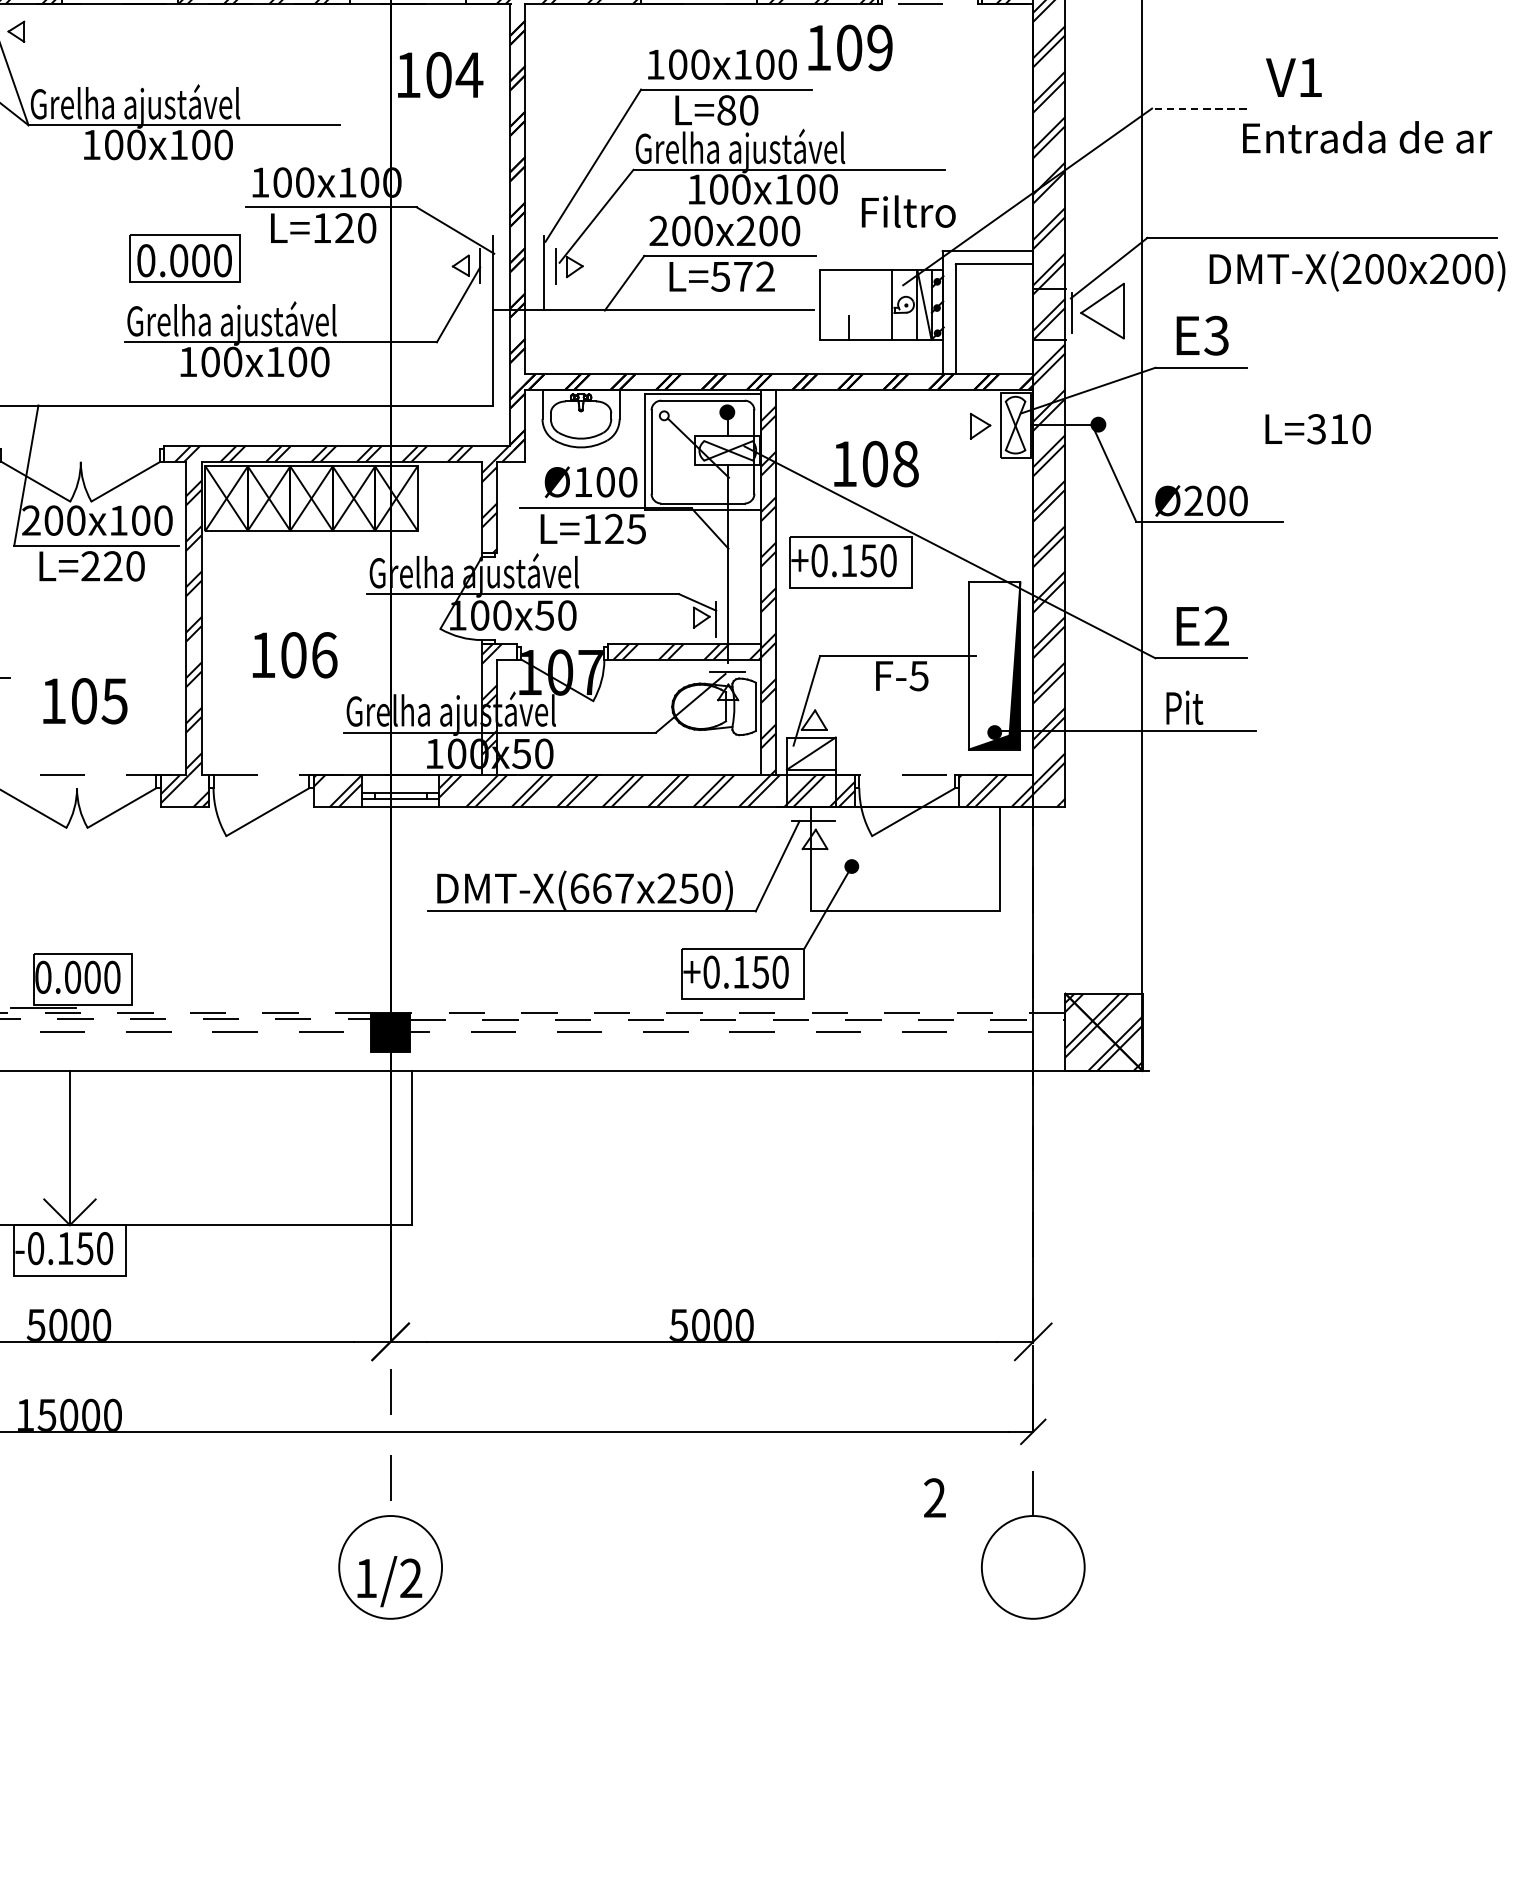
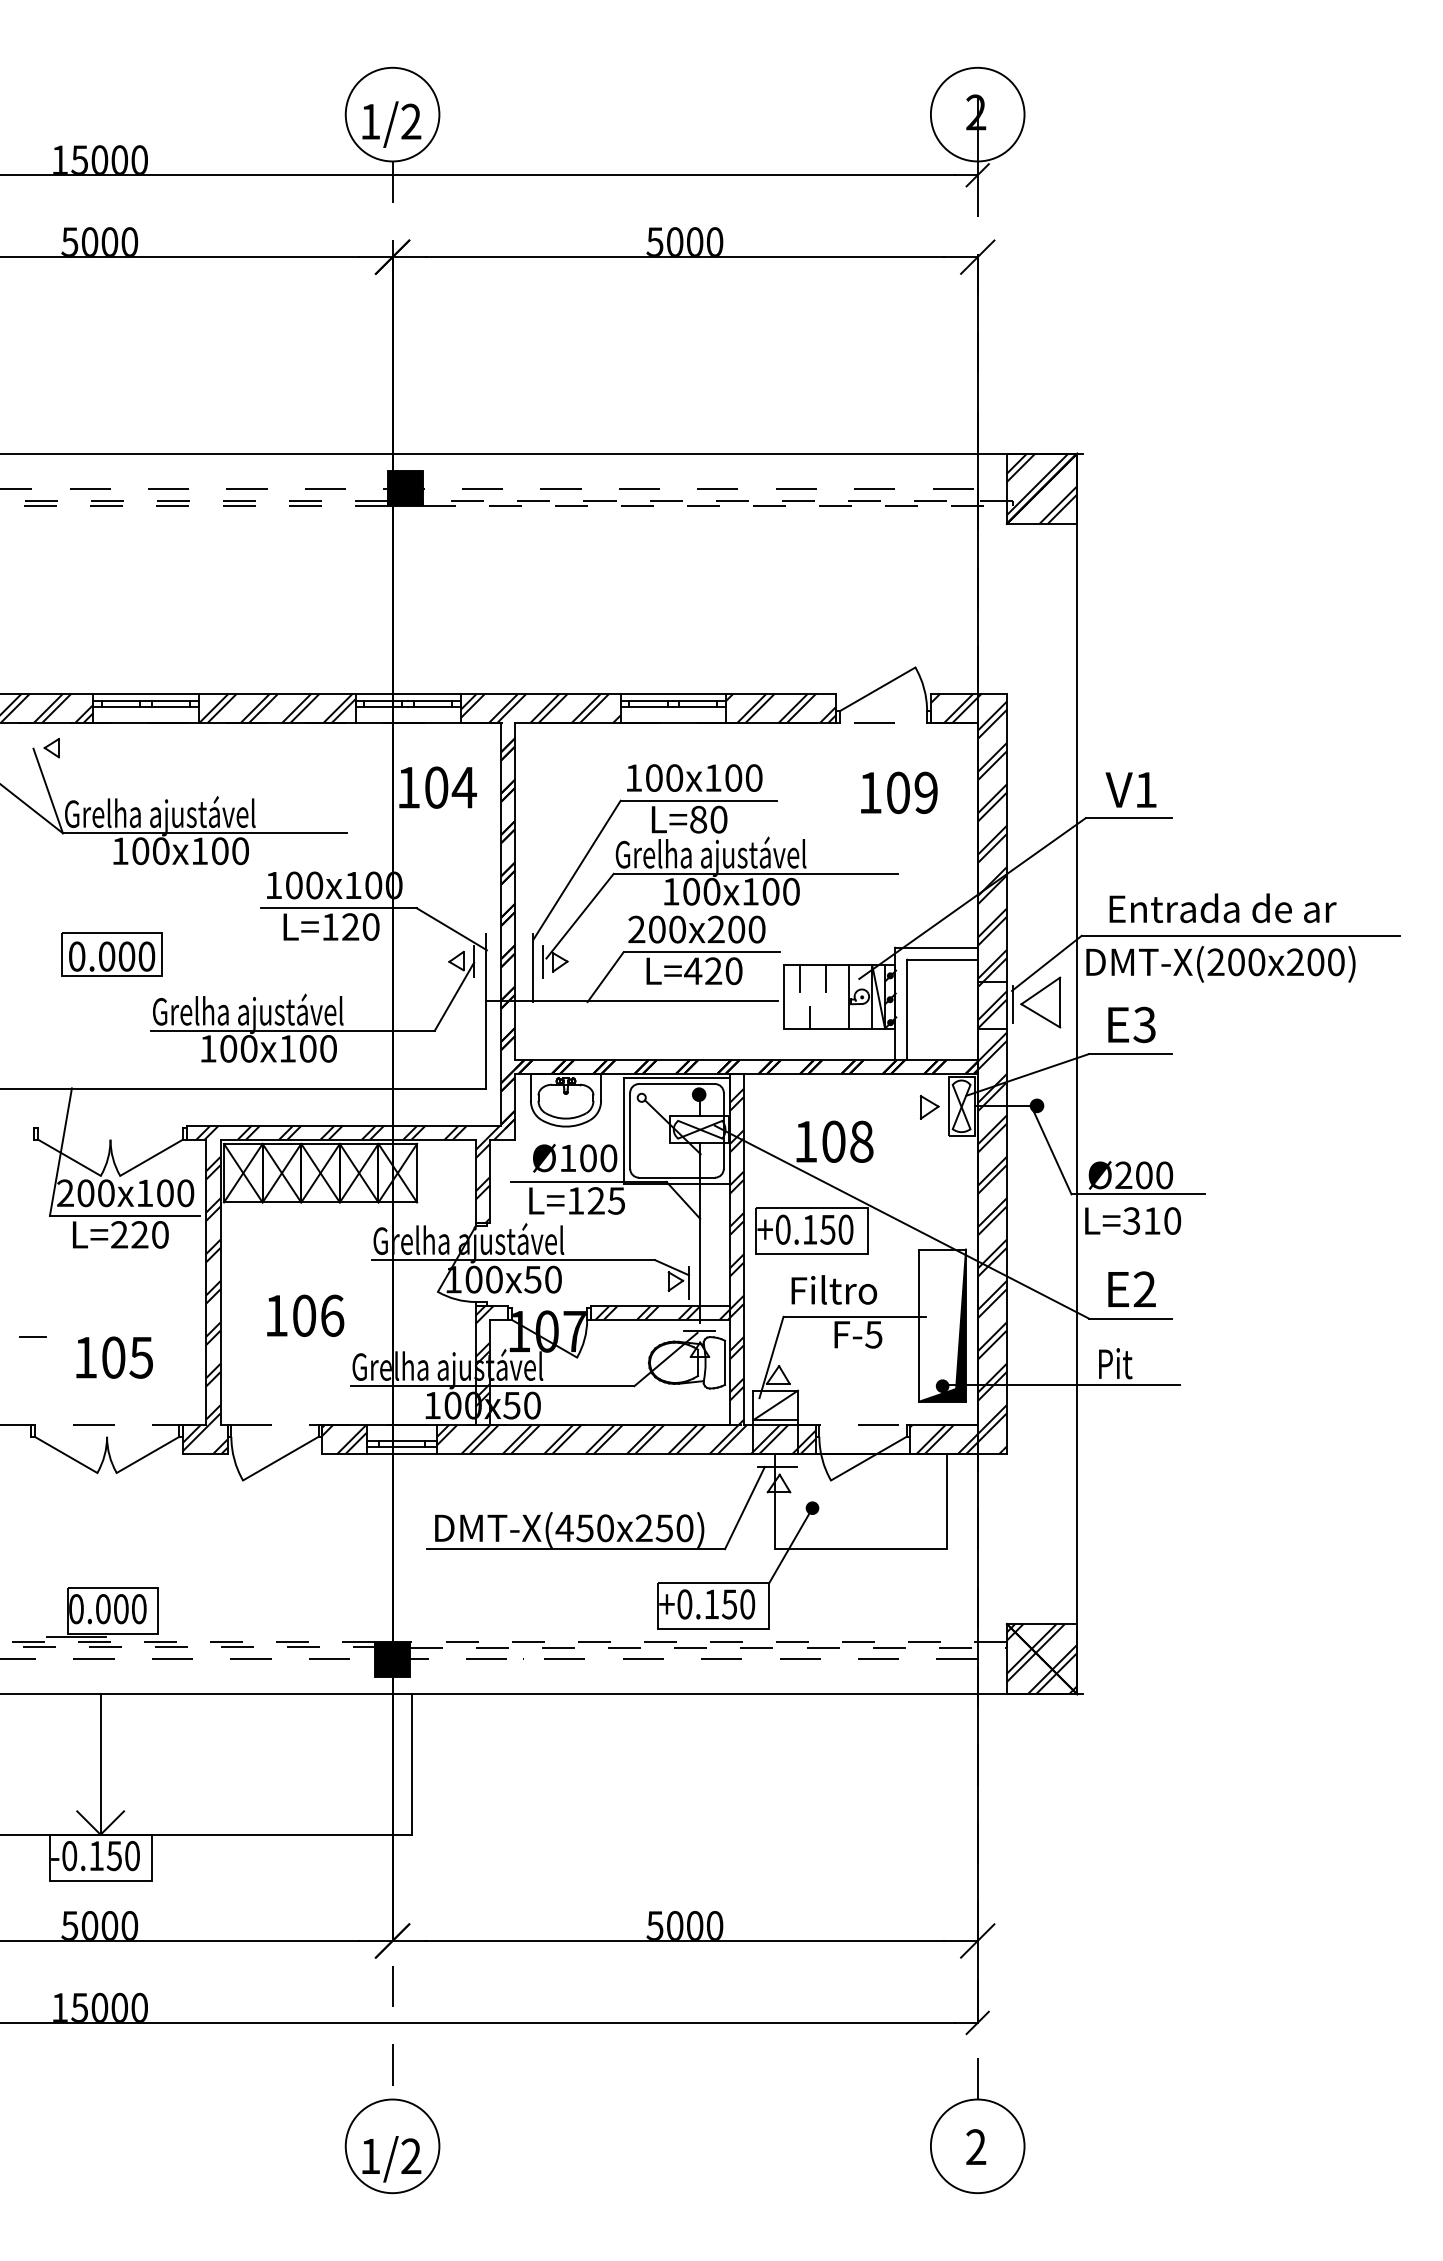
text: (850, 47) -> (899, 792), moved
text: (1293, 77) -> (1130, 789), moved
line: (1198, 109) -> (1128, 818), dashed -> solid
text: (1366, 137) -> (1222, 908), moved
text: (908, 211) -> (834, 1289), moved
part: (184, 258) -> (111, 954), moved
text: (1357, 271) -> (1220, 964), moved
text: (743, 277) -> (713, 971), L=572 -> L=420
line: (838, 284) -> (800, 978), added
line: (866, 284) -> (825, 978), added
text: (1318, 428) -> (1133, 1220), moved
text: (601, 888) -> (584, 1528), DMT-X(667 -> DMT-X(450
text: (935, 1497) -> (976, 2146), moved

